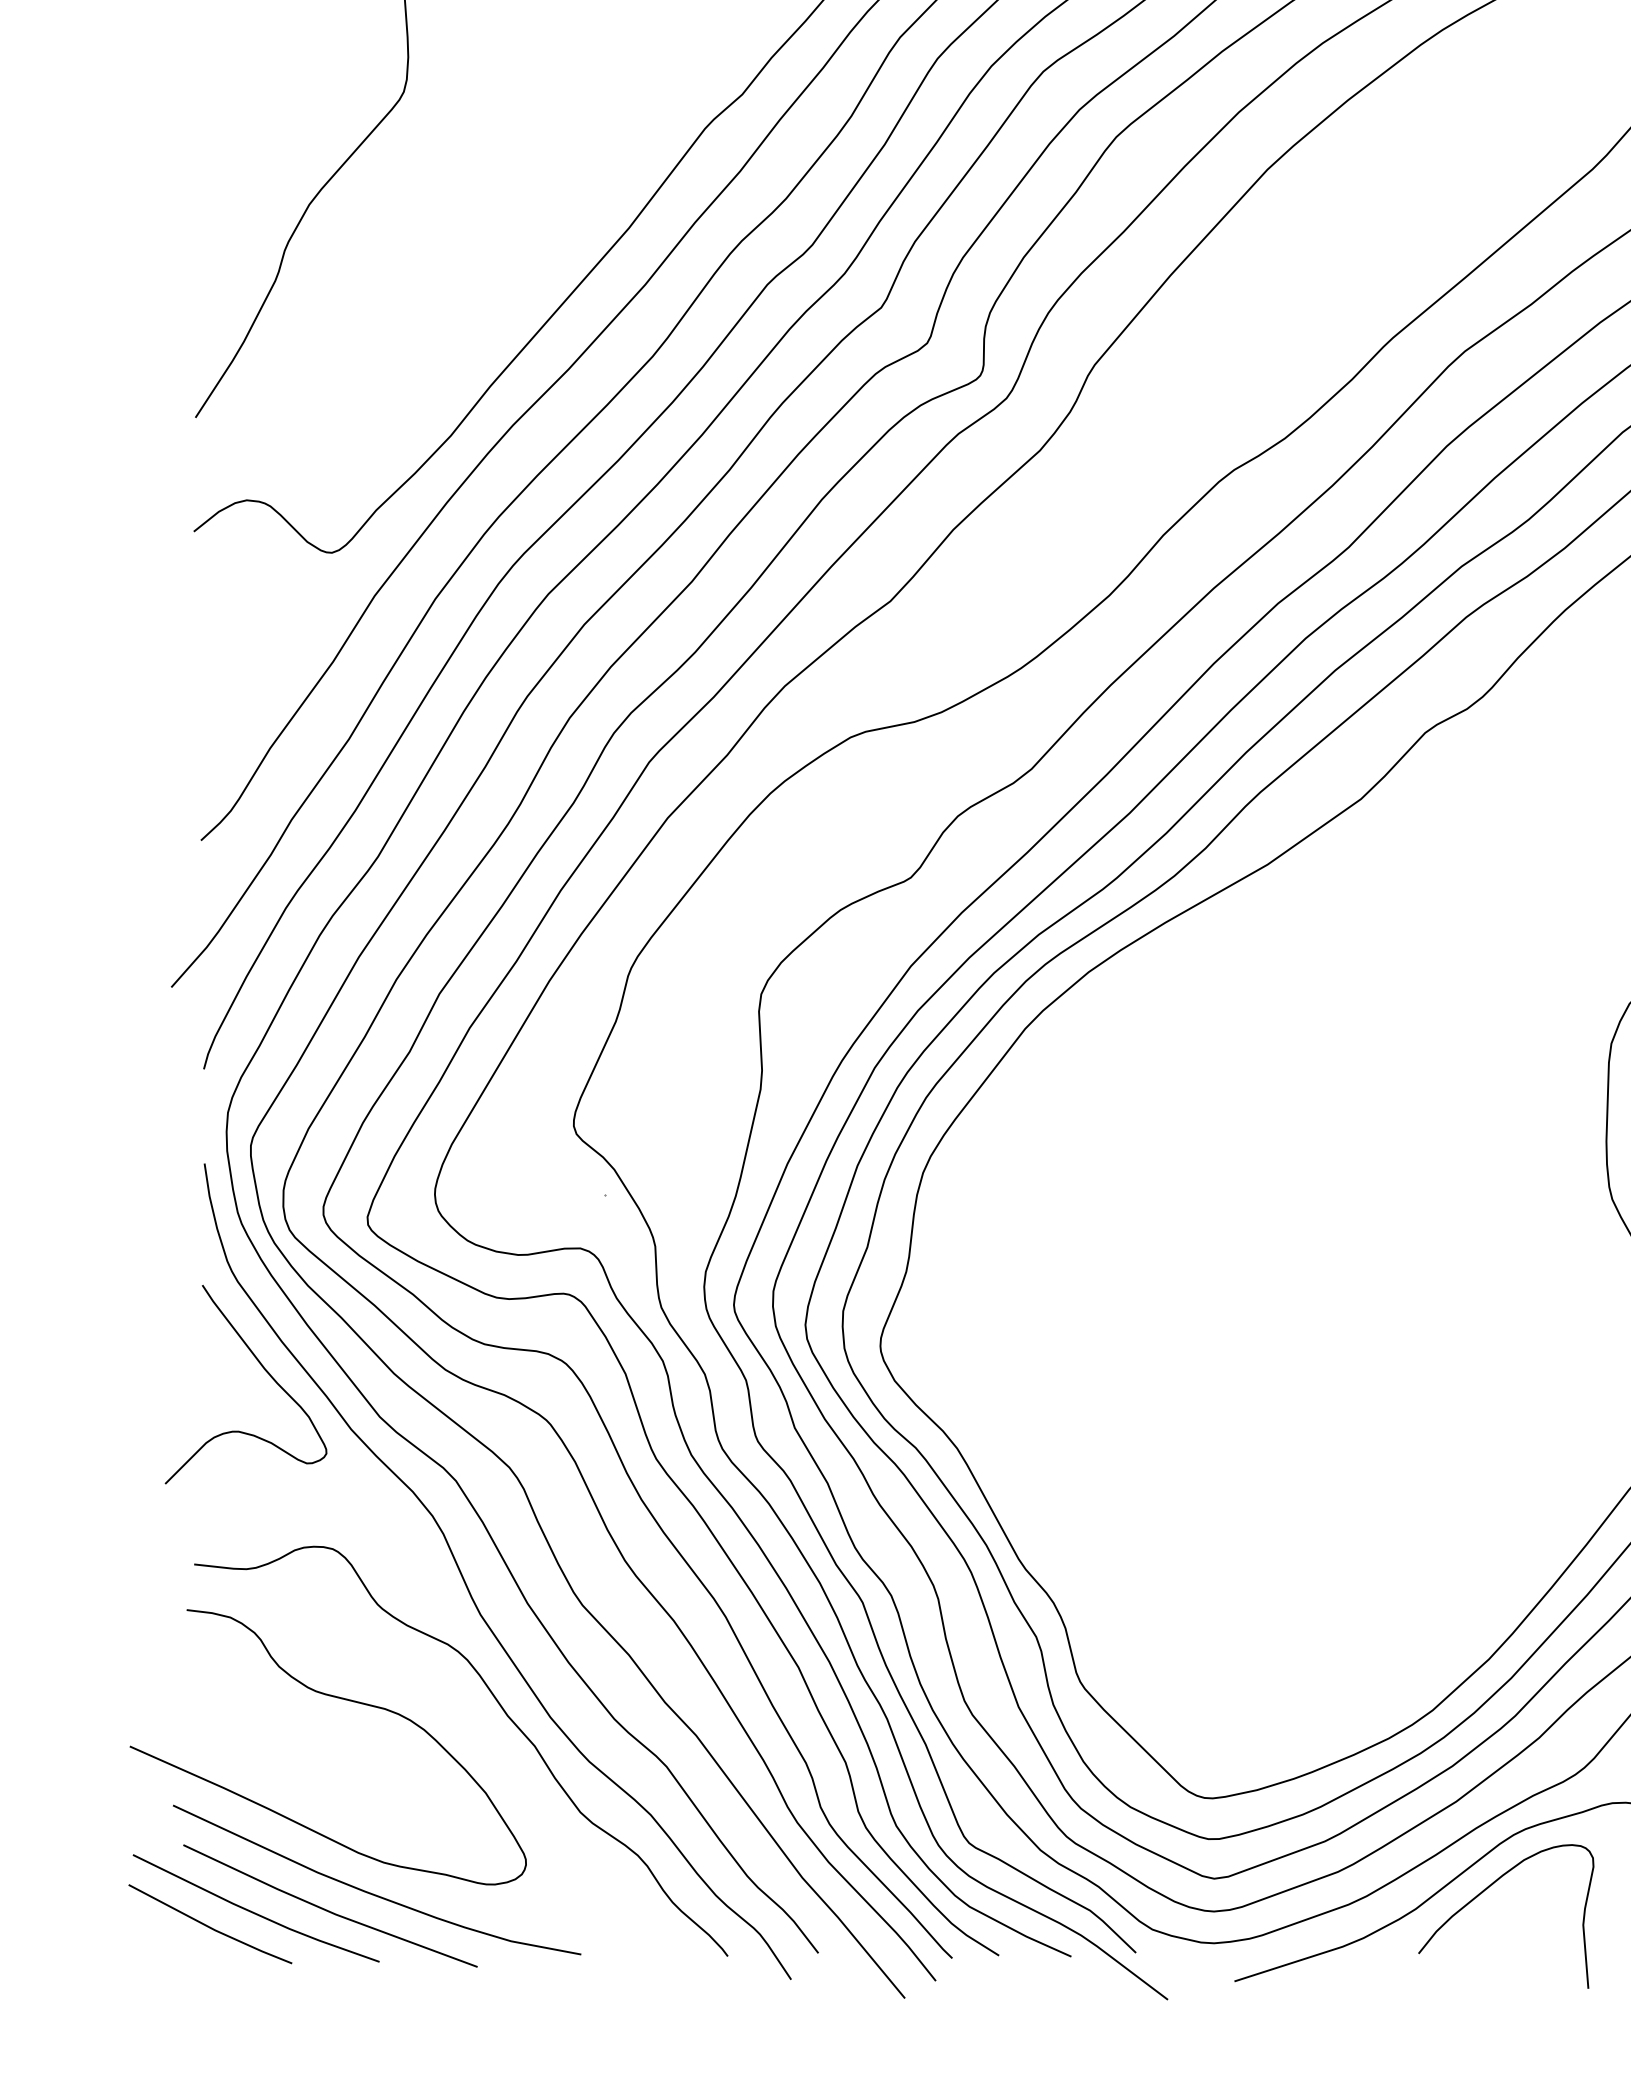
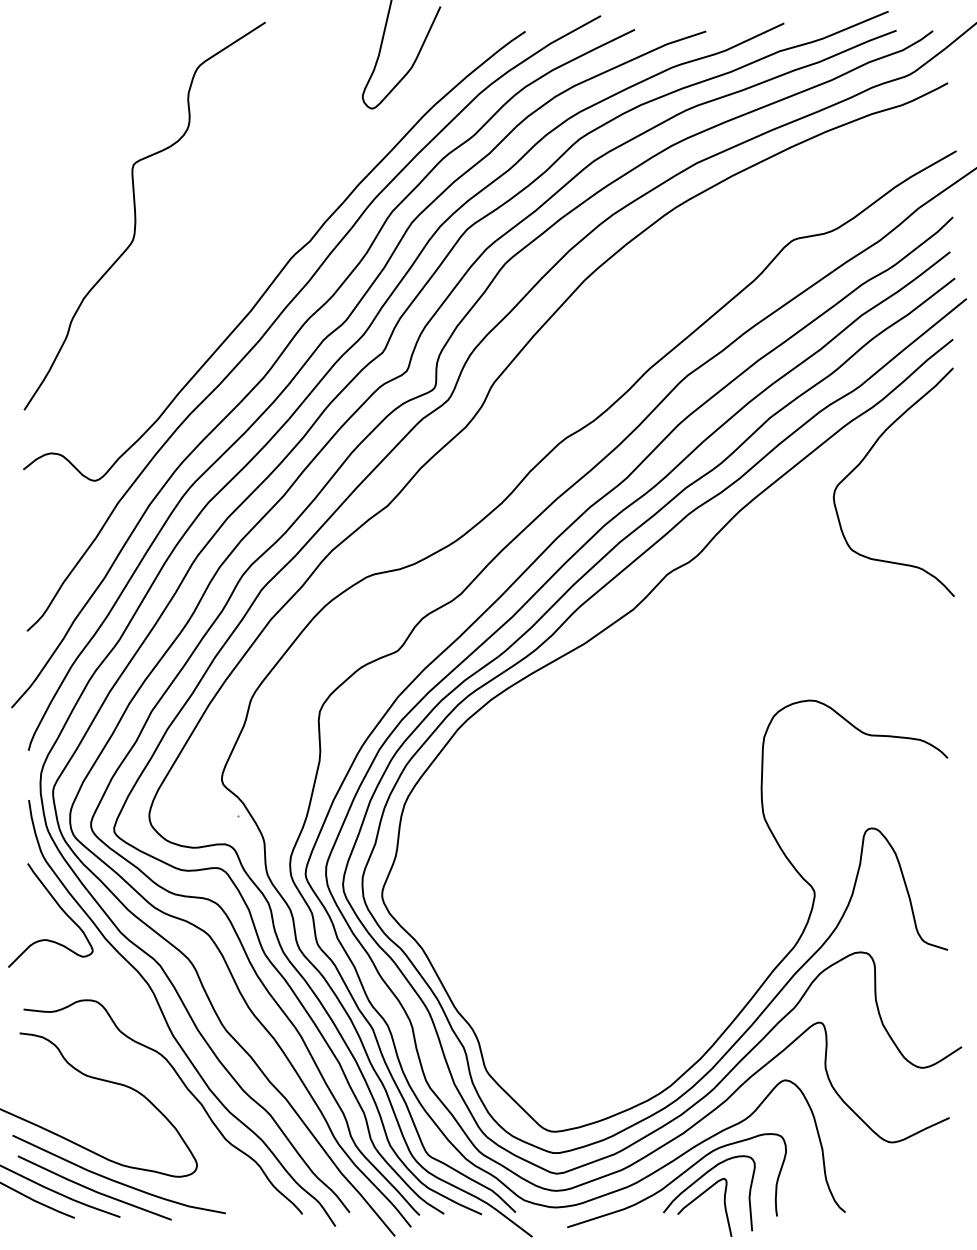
curve: (1487, 1924) -> (699, 1197), added

